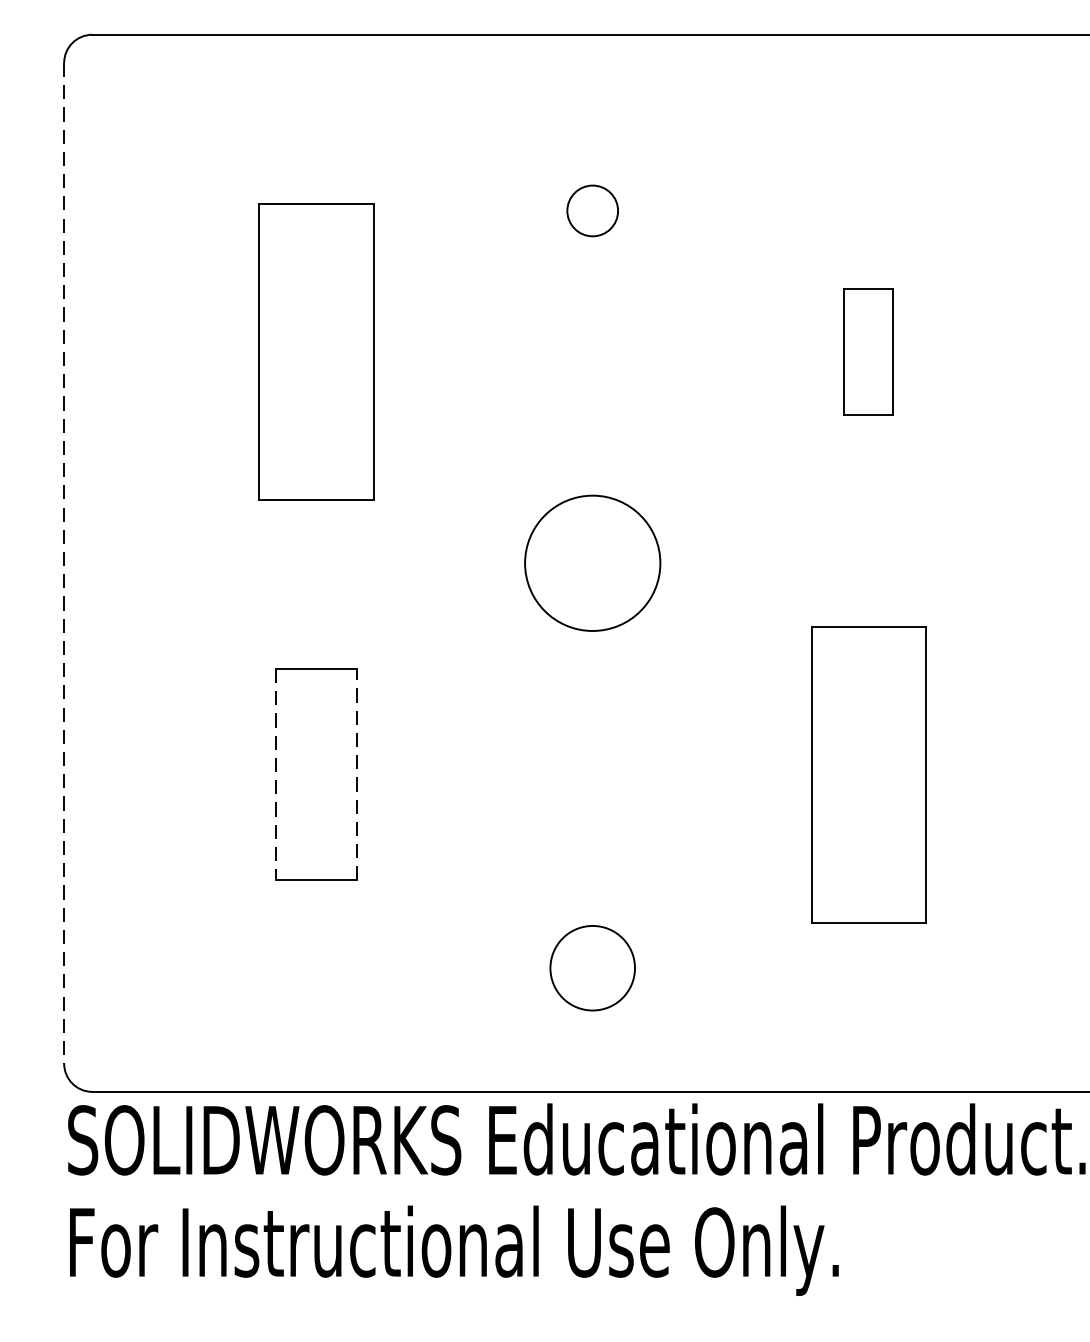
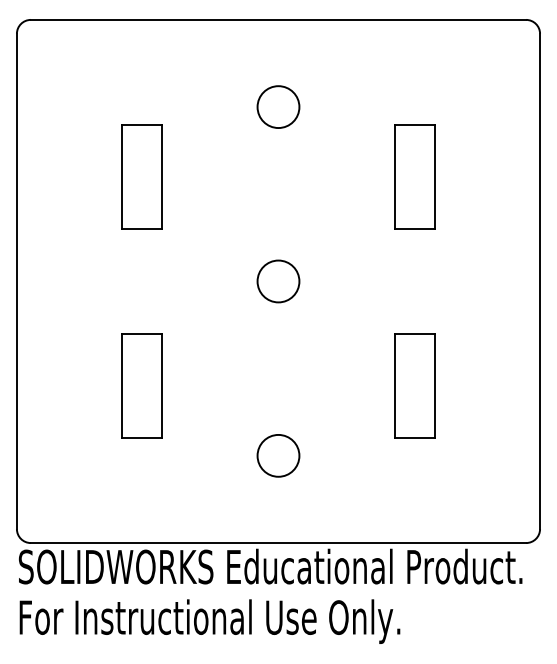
circle: (592, 211) -> (278, 107), size x1.67
part: (315, 351) -> (141, 176), size x0.71
part: (867, 351) -> (414, 176), size x1.67
line: (63, 563) -> (16, 281), dashed -> solid
circle: (592, 563) -> (278, 281), size x0.62
line: (358, 773) -> (162, 385), dashed -> solid
part: (867, 773) -> (414, 385), size x0.71
line: (275, 775) -> (121, 386), dashed -> solid
circle: (592, 967) -> (278, 455), moved

